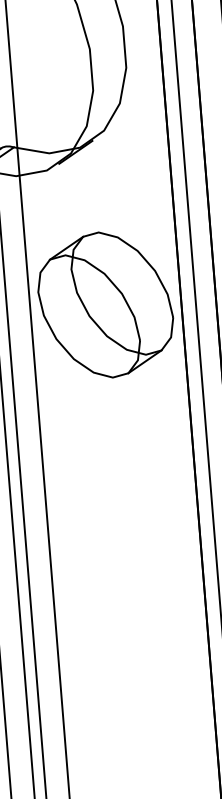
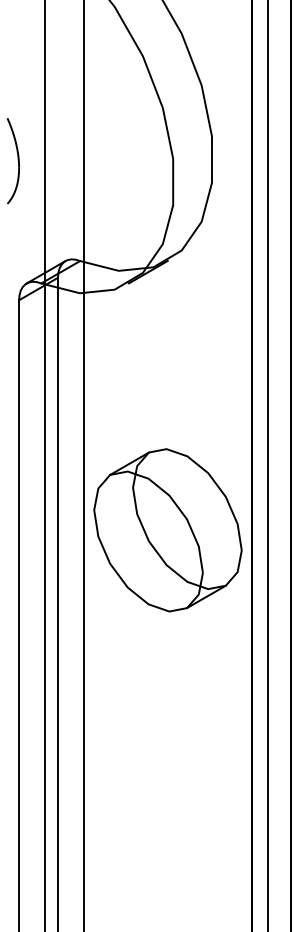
part: (105, 305) -> (167, 530), moved

